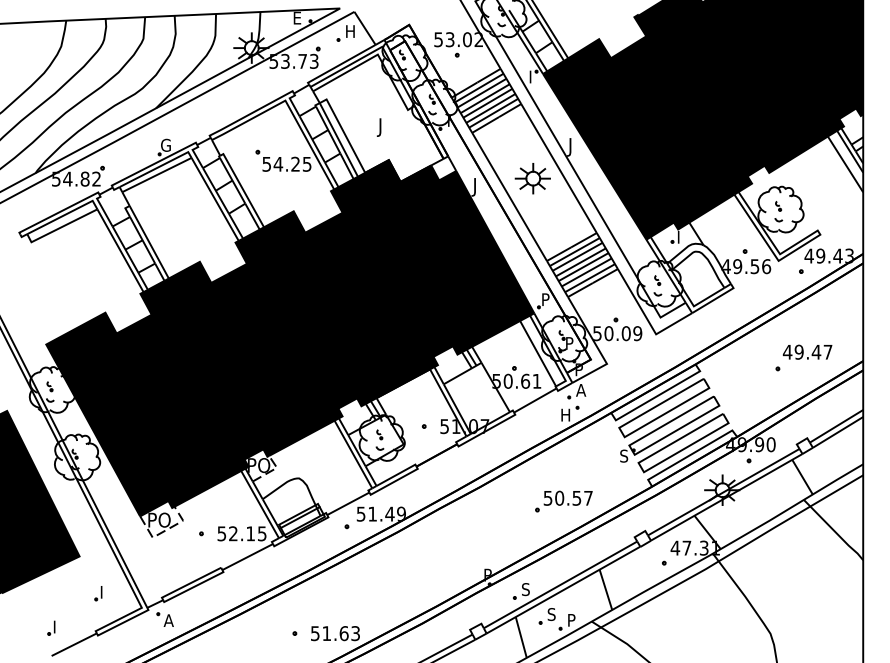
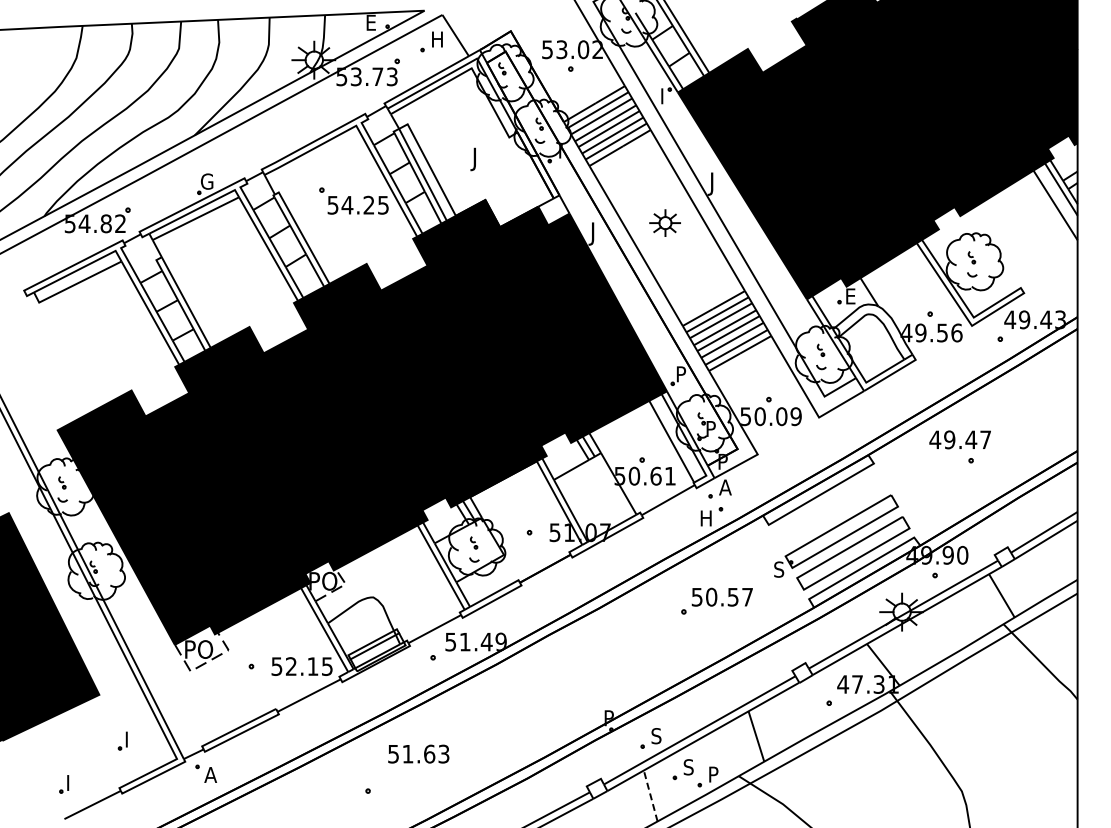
part: (532, 178) -> (664, 222), size x0.7
text: (682, 237) -> (851, 296), I -> E
text: (807, 351) -> (959, 439), moved
part: (664, 407) -> (829, 509), removed
part: (563, 500) -> (716, 600), moved
text: (335, 633) -> (418, 753), moved
line: (521, 637) -> (650, 795), solid -> dashed

